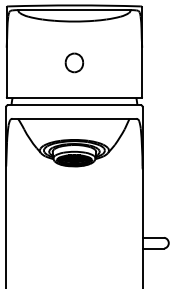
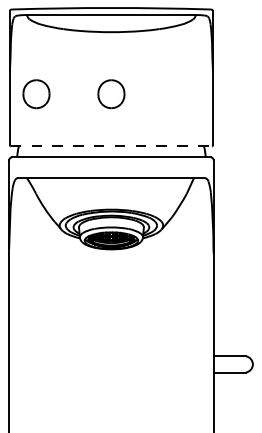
part: (24, 62) -> (36, 93), added
line: (74, 97) -> (111, 146), solid -> dashed

